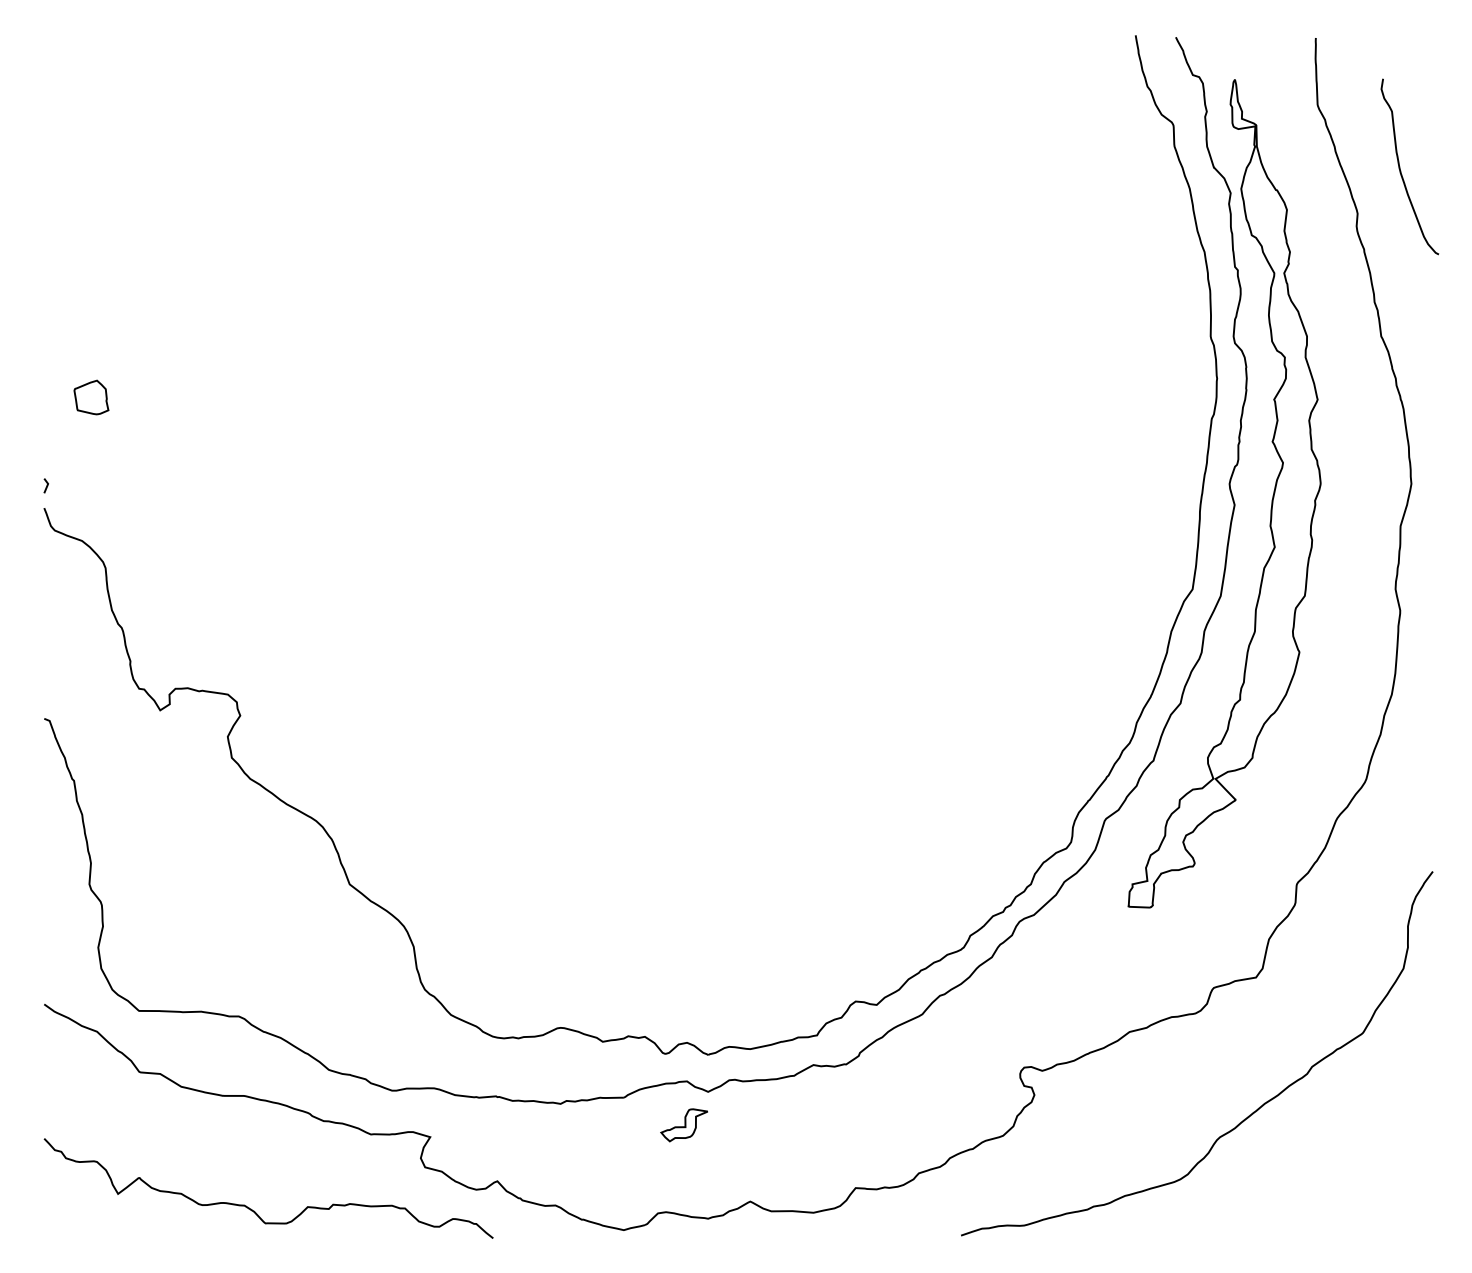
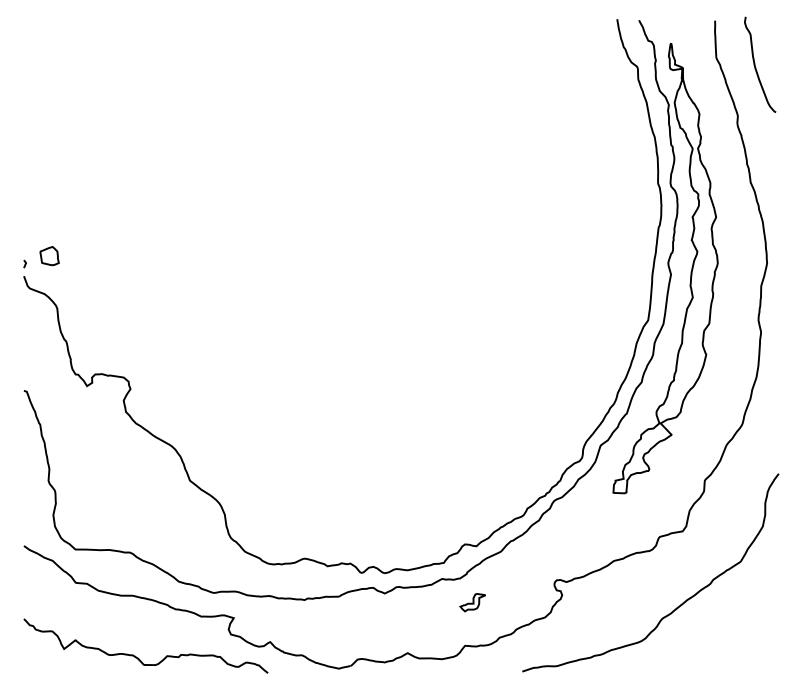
curve: (1401, 166) -> (755, 64), moved
part: (91, 398) -> (49, 256), moved
part: (683, 1124) -> (472, 602), moved

